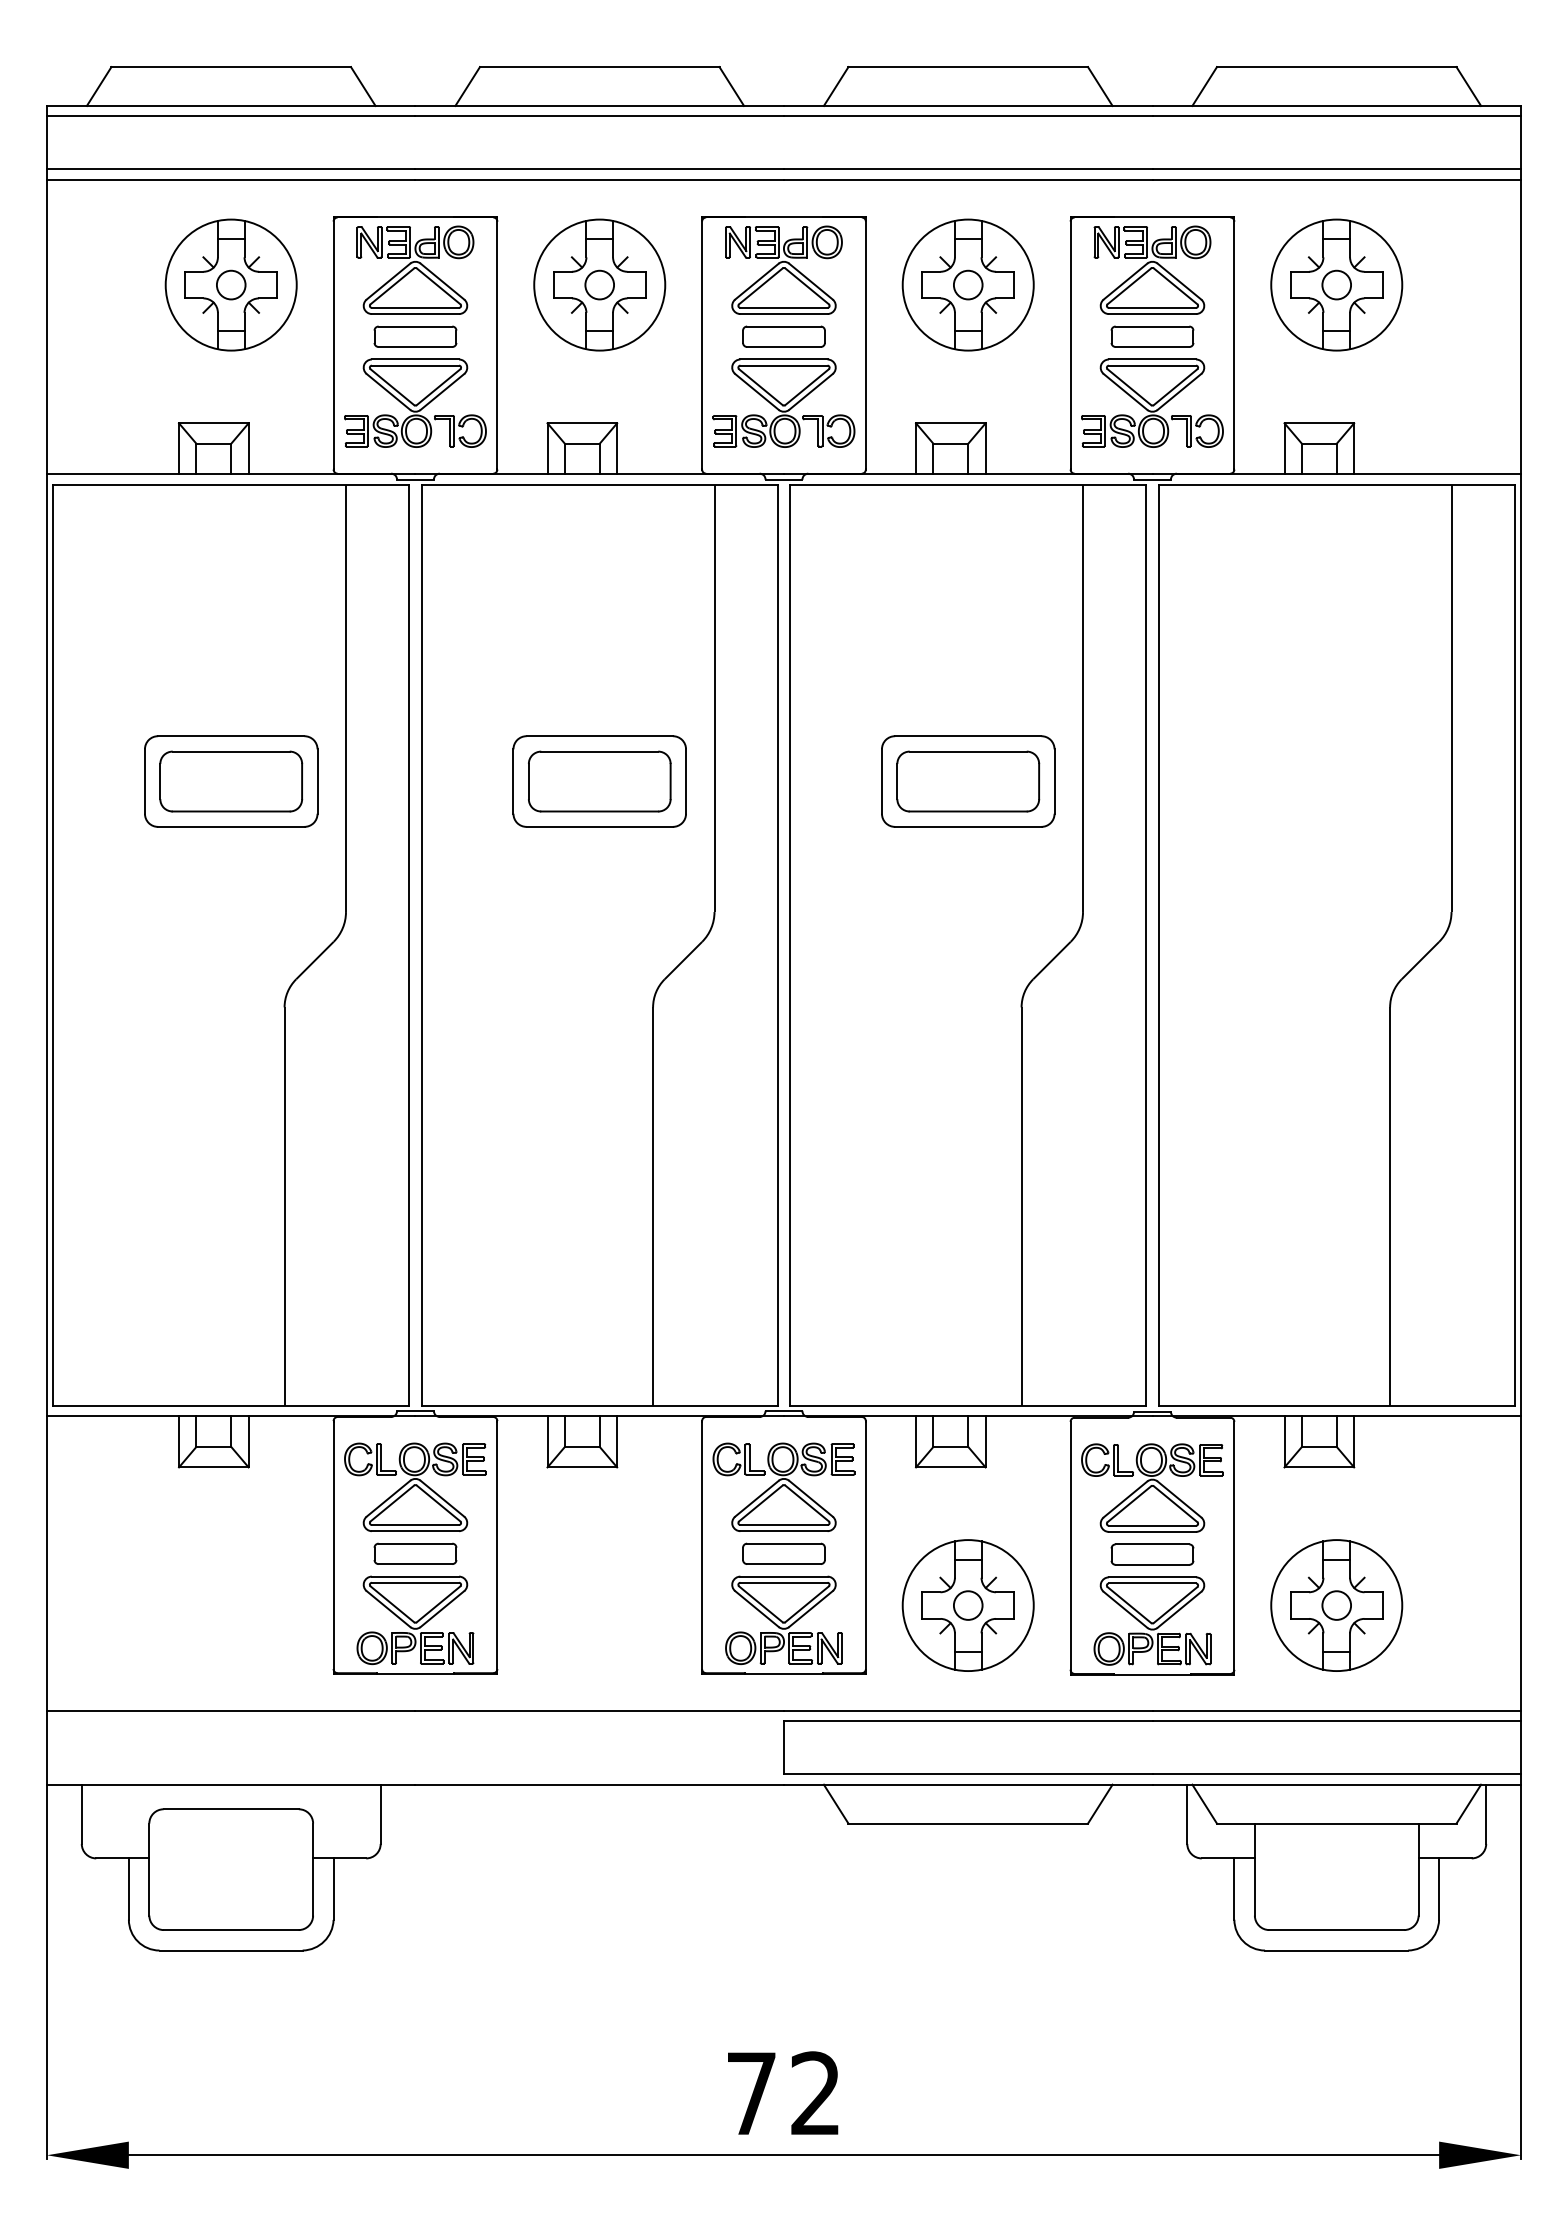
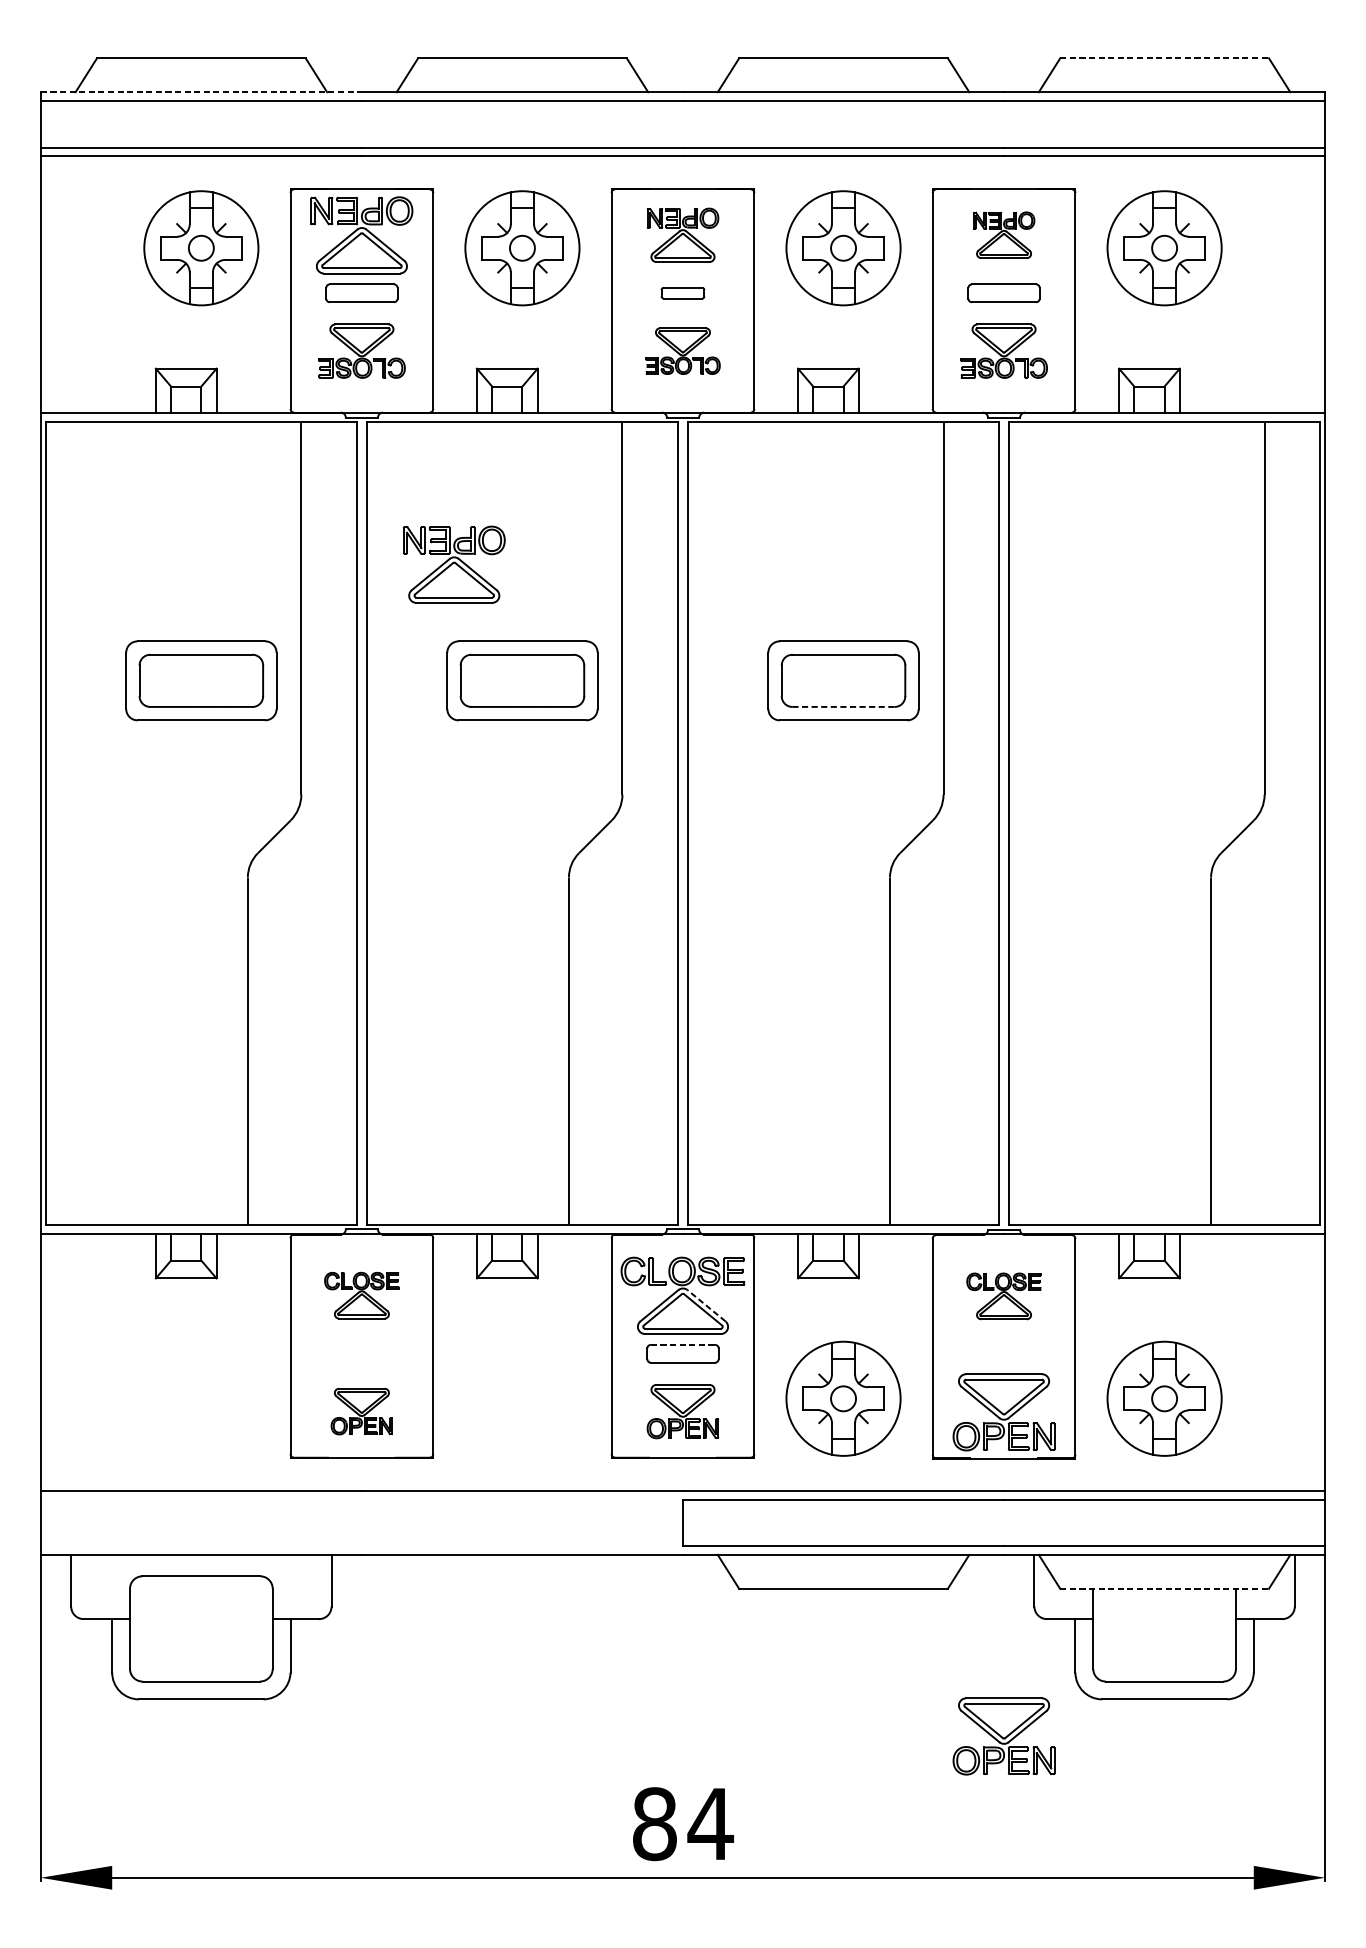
line: (1336, 67) -> (1164, 58), solid -> dashed
line: (231, 105) -> (201, 91), solid -> dashed
part: (783, 269) -> (682, 234), size x0.7
part: (1152, 269) -> (1004, 234), size x0.6
part: (783, 336) -> (682, 293), size x0.6
part: (415, 402) -> (361, 350), size x0.7
part: (783, 402) -> (682, 350), size x0.6
part: (1152, 402) -> (1004, 350), size x0.7
part: (521, 647) -> (454, 564), added
line: (968, 811) -> (843, 706), solid -> dashed
part: (415, 1486) -> (361, 1295), size x0.6
part: (1152, 1487) -> (1004, 1295), size x0.6
line: (810, 1498) -> (706, 1305), solid -> dashed
line: (784, 1543) -> (683, 1344), solid -> dashed
part: (415, 1553) -> (361, 1353), removed
part: (1152, 1554) -> (1004, 1354), removed
part: (415, 1619) -> (361, 1410), size x0.6
part: (783, 1619) -> (682, 1410), size x0.7
line: (1336, 1823) -> (1164, 1588), solid -> dashed
part: (1152, 1992) -> (1004, 1735), added
text: (784, 2093) -> (683, 1823), 72 -> 84

